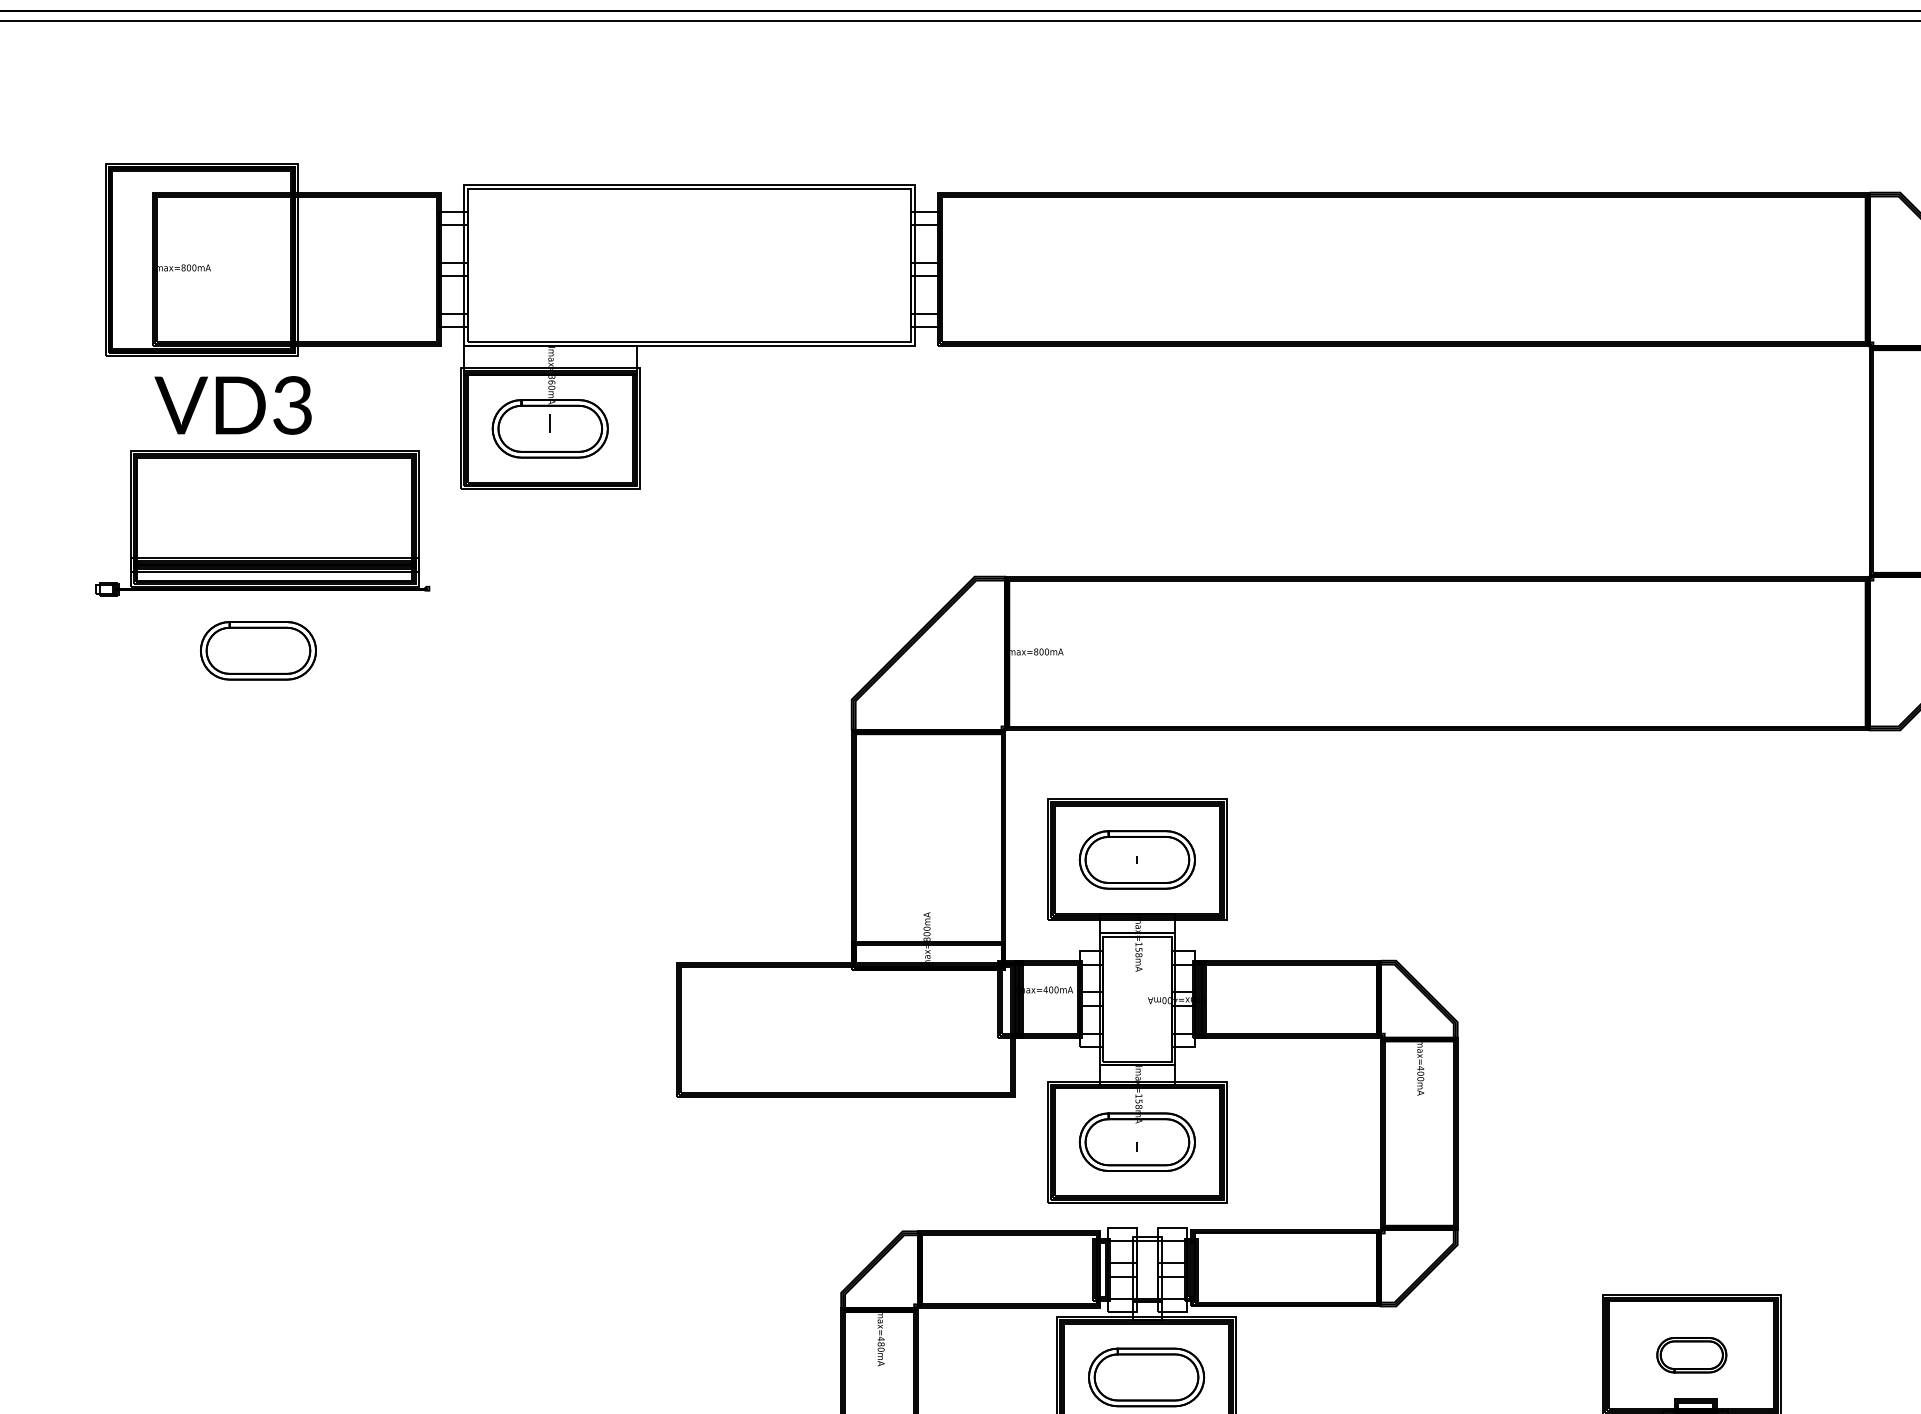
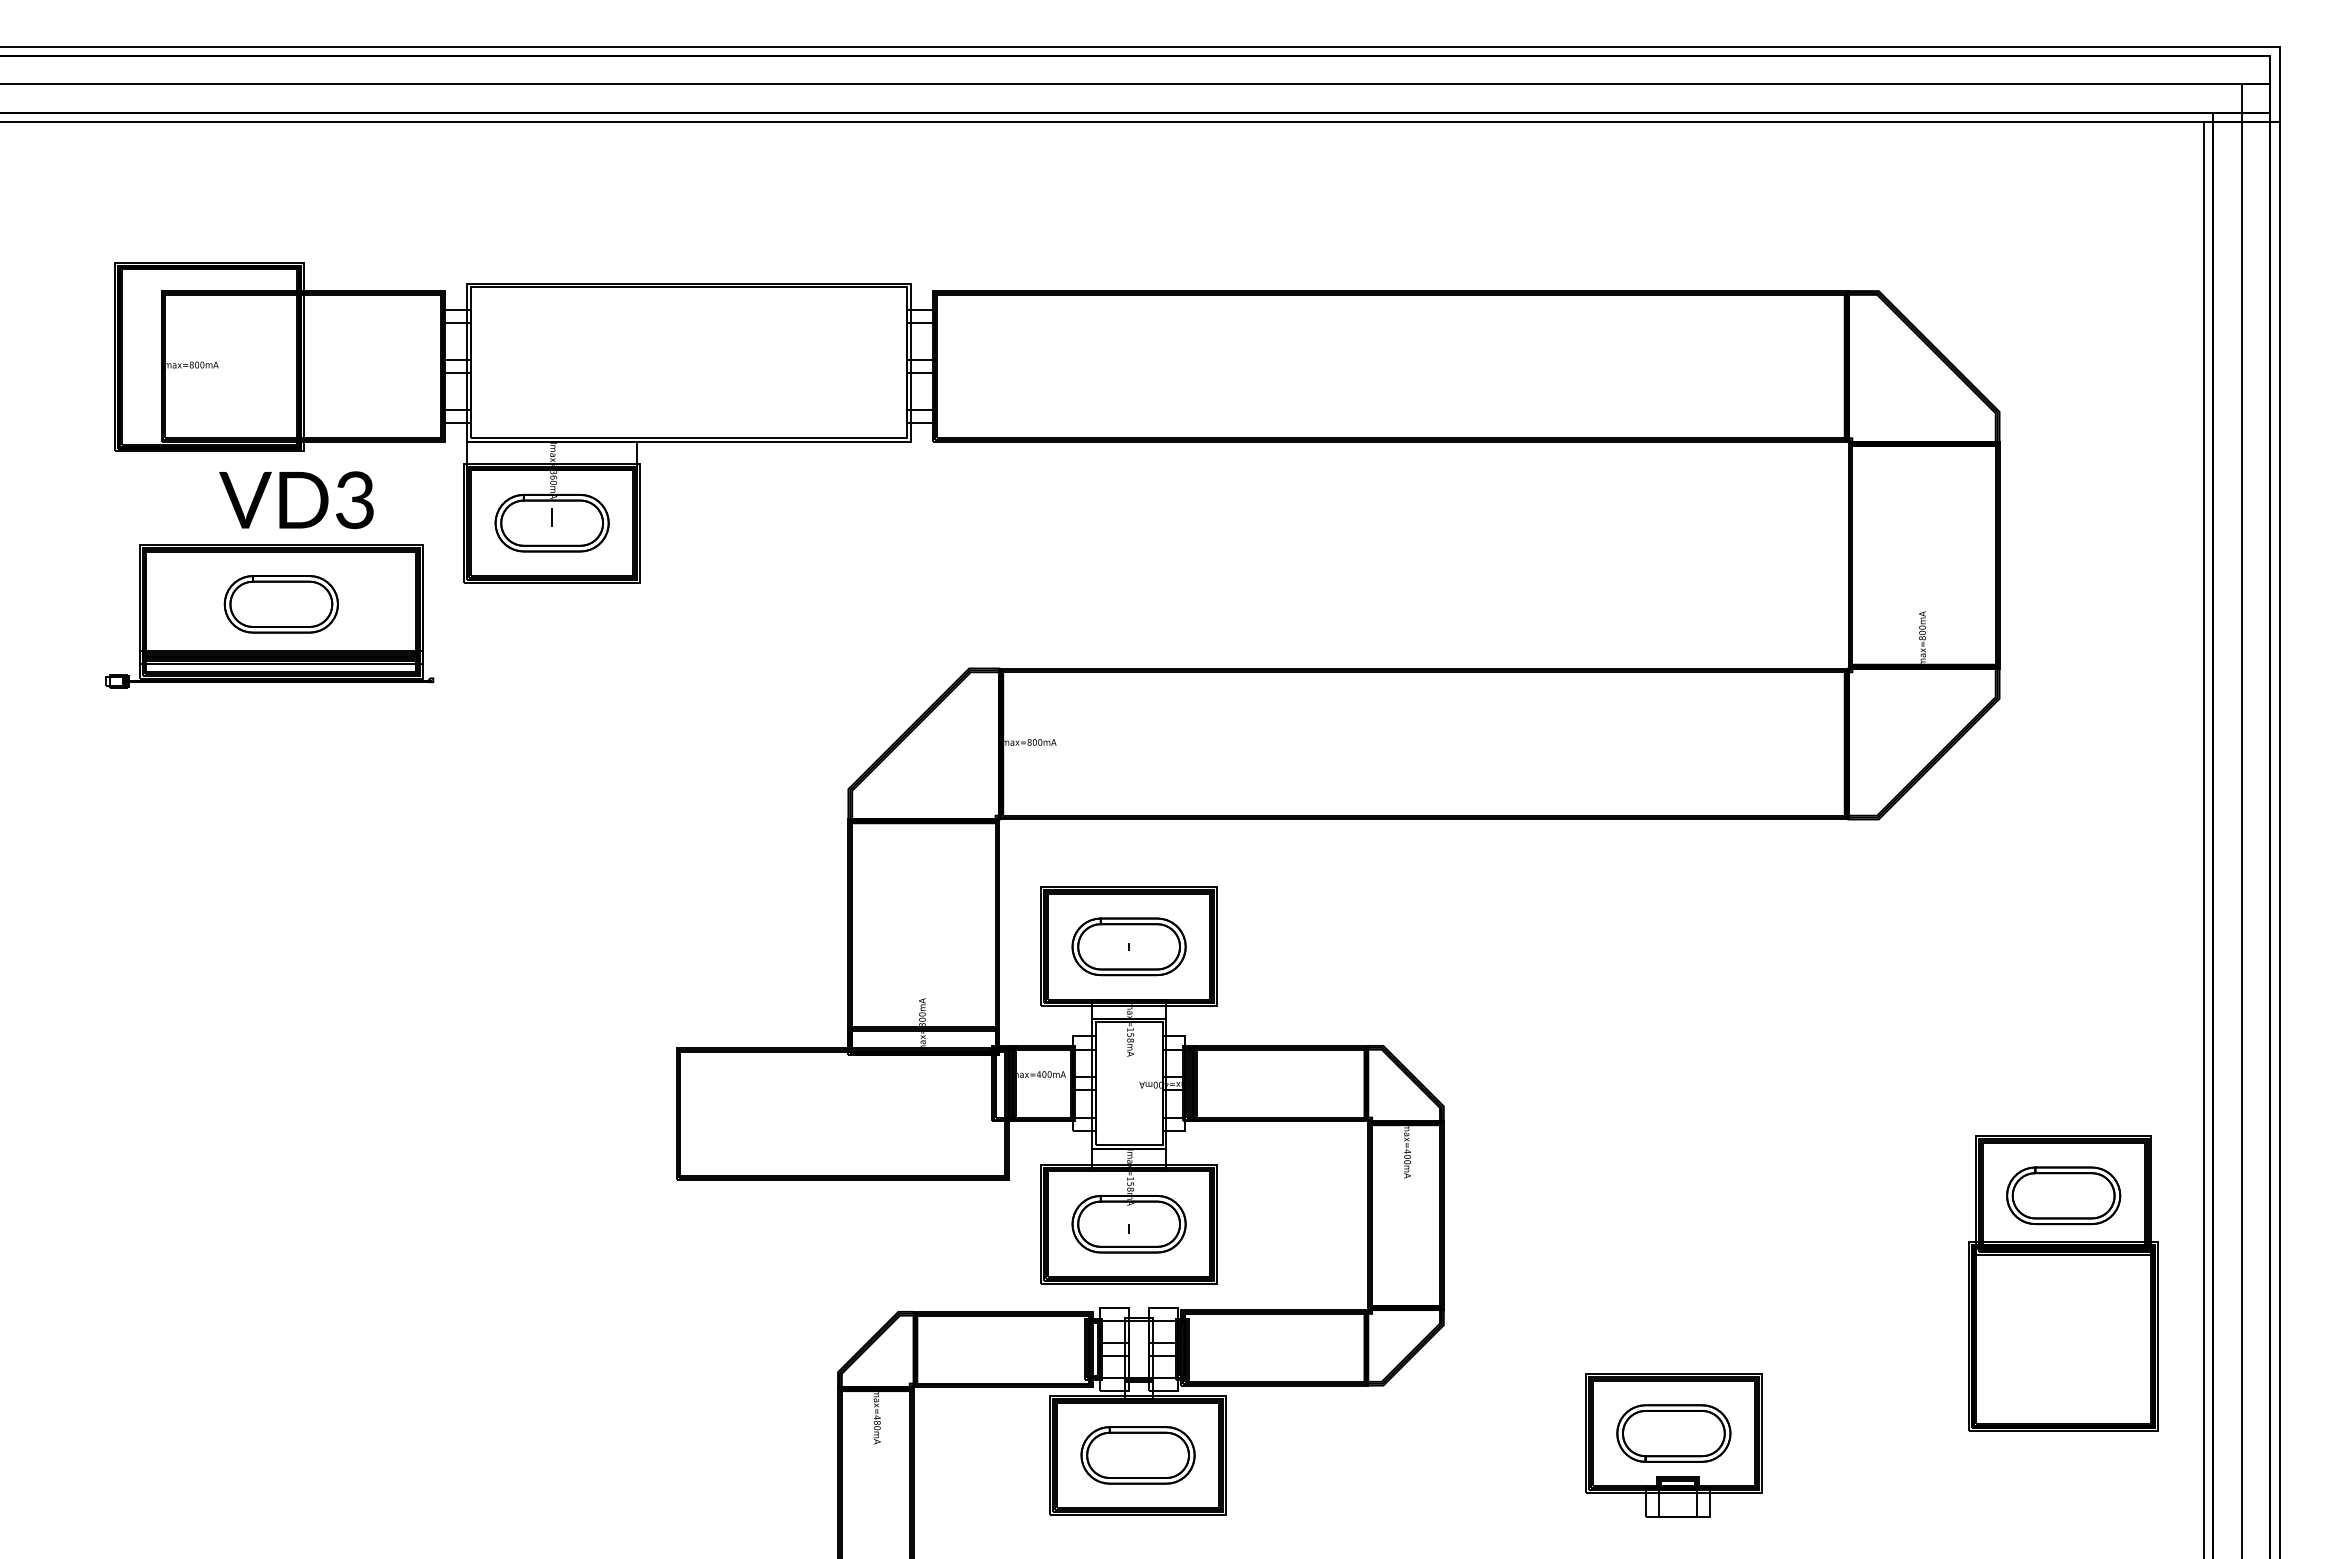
text: (233, 405) -> (296, 500), moved
part: (257, 651) -> (280, 604), moved
part: (1691, 1355) -> (1673, 1433), size x1.67

